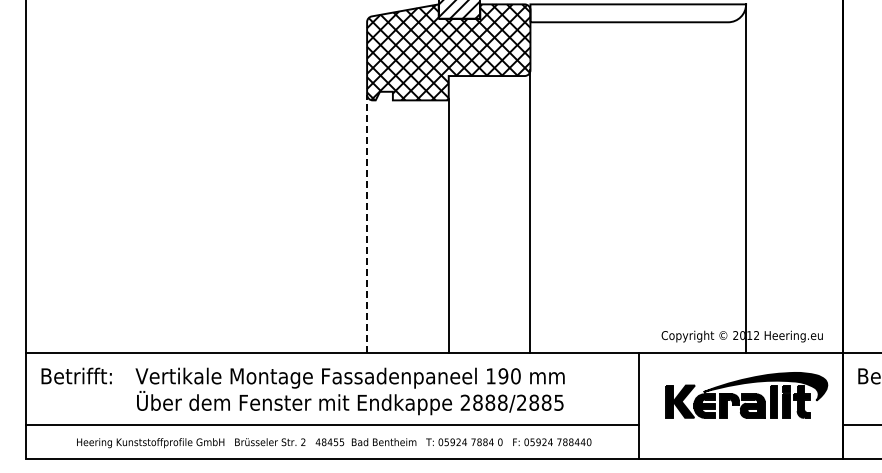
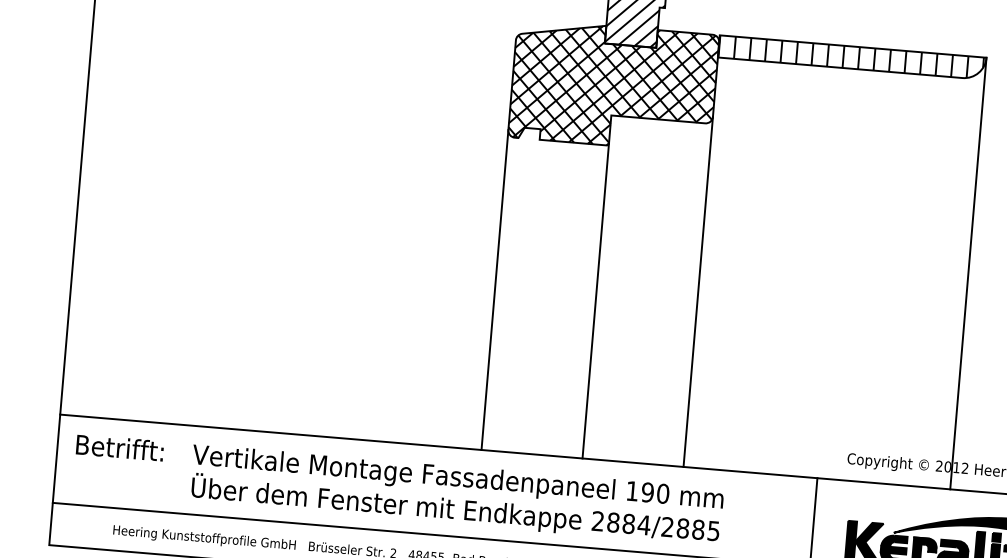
hatch: (637, 13) -> (851, 57), added
line: (367, 223) -> (495, 289), dashed -> solid
text: (502, 402) -> (643, 524), 2888/2885 -> 2884/2885

